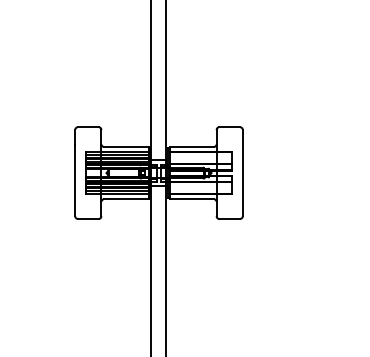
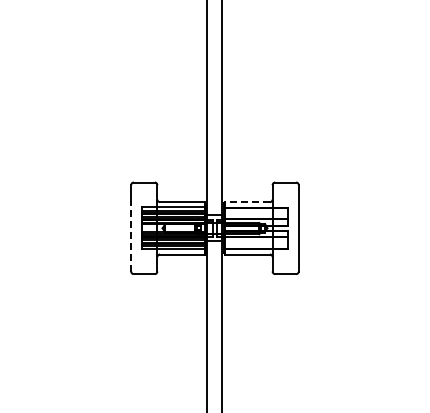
line: (191, 147) -> (247, 202), solid -> dashed
line: (75, 180) -> (131, 235), solid -> dashed

